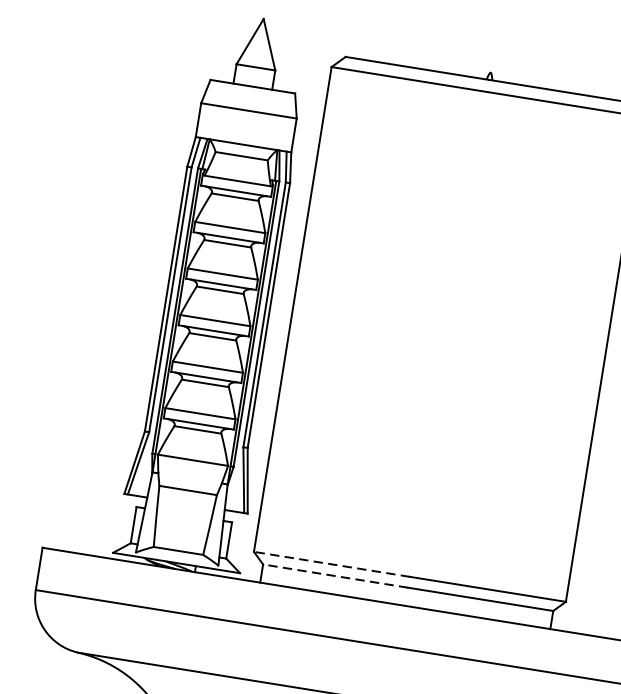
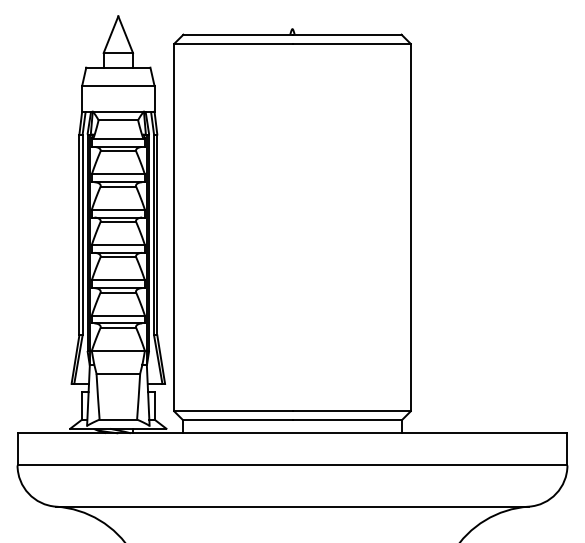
line: (330, 564) -> (232, 411), dashed -> solid
line: (335, 575) -> (237, 419), dashed -> solid

